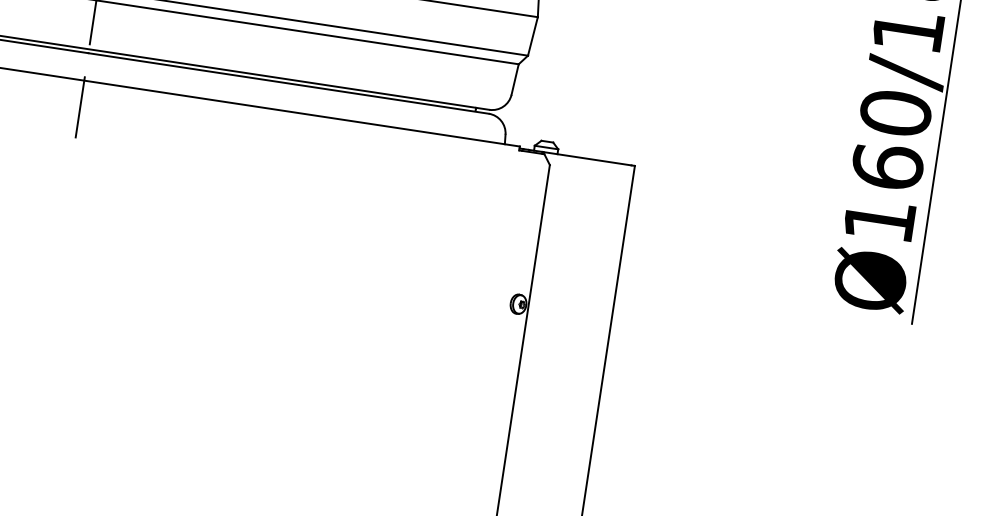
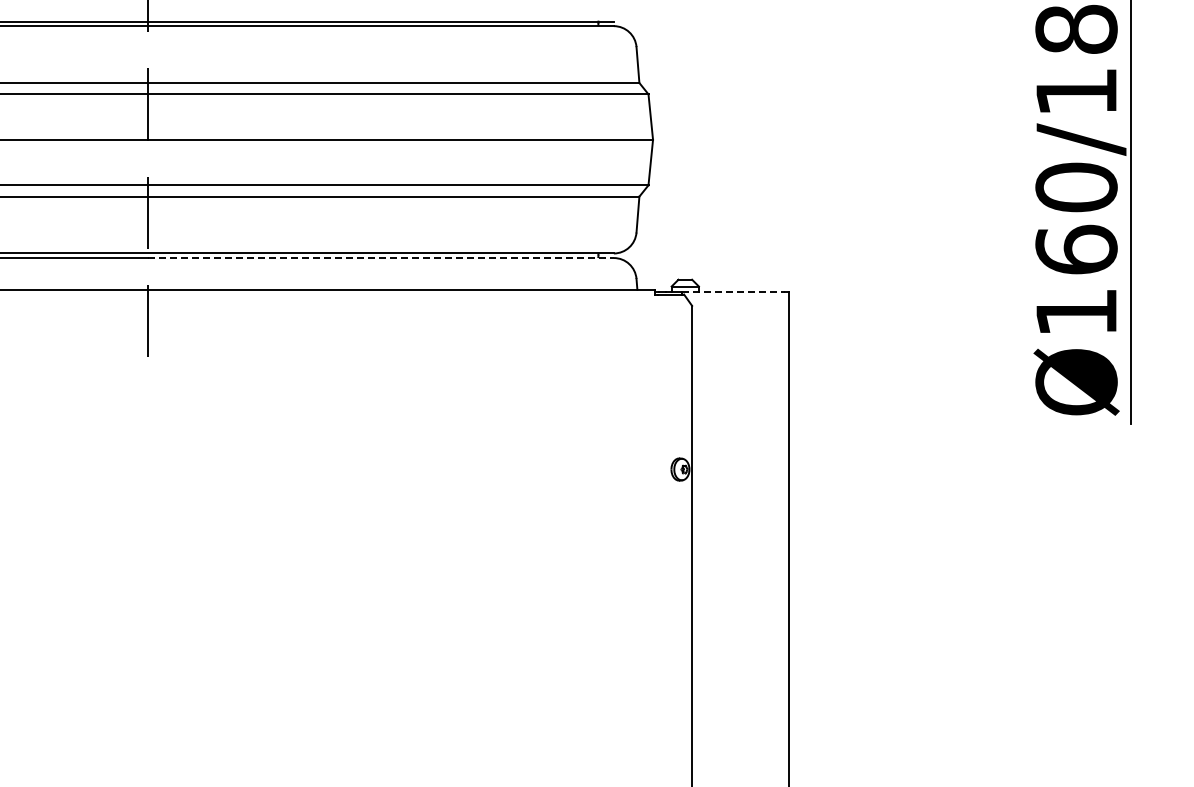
line: (288, 83) -> (381, 258), solid -> dashed
line: (588, 159) -> (734, 292), solid -> dashed

